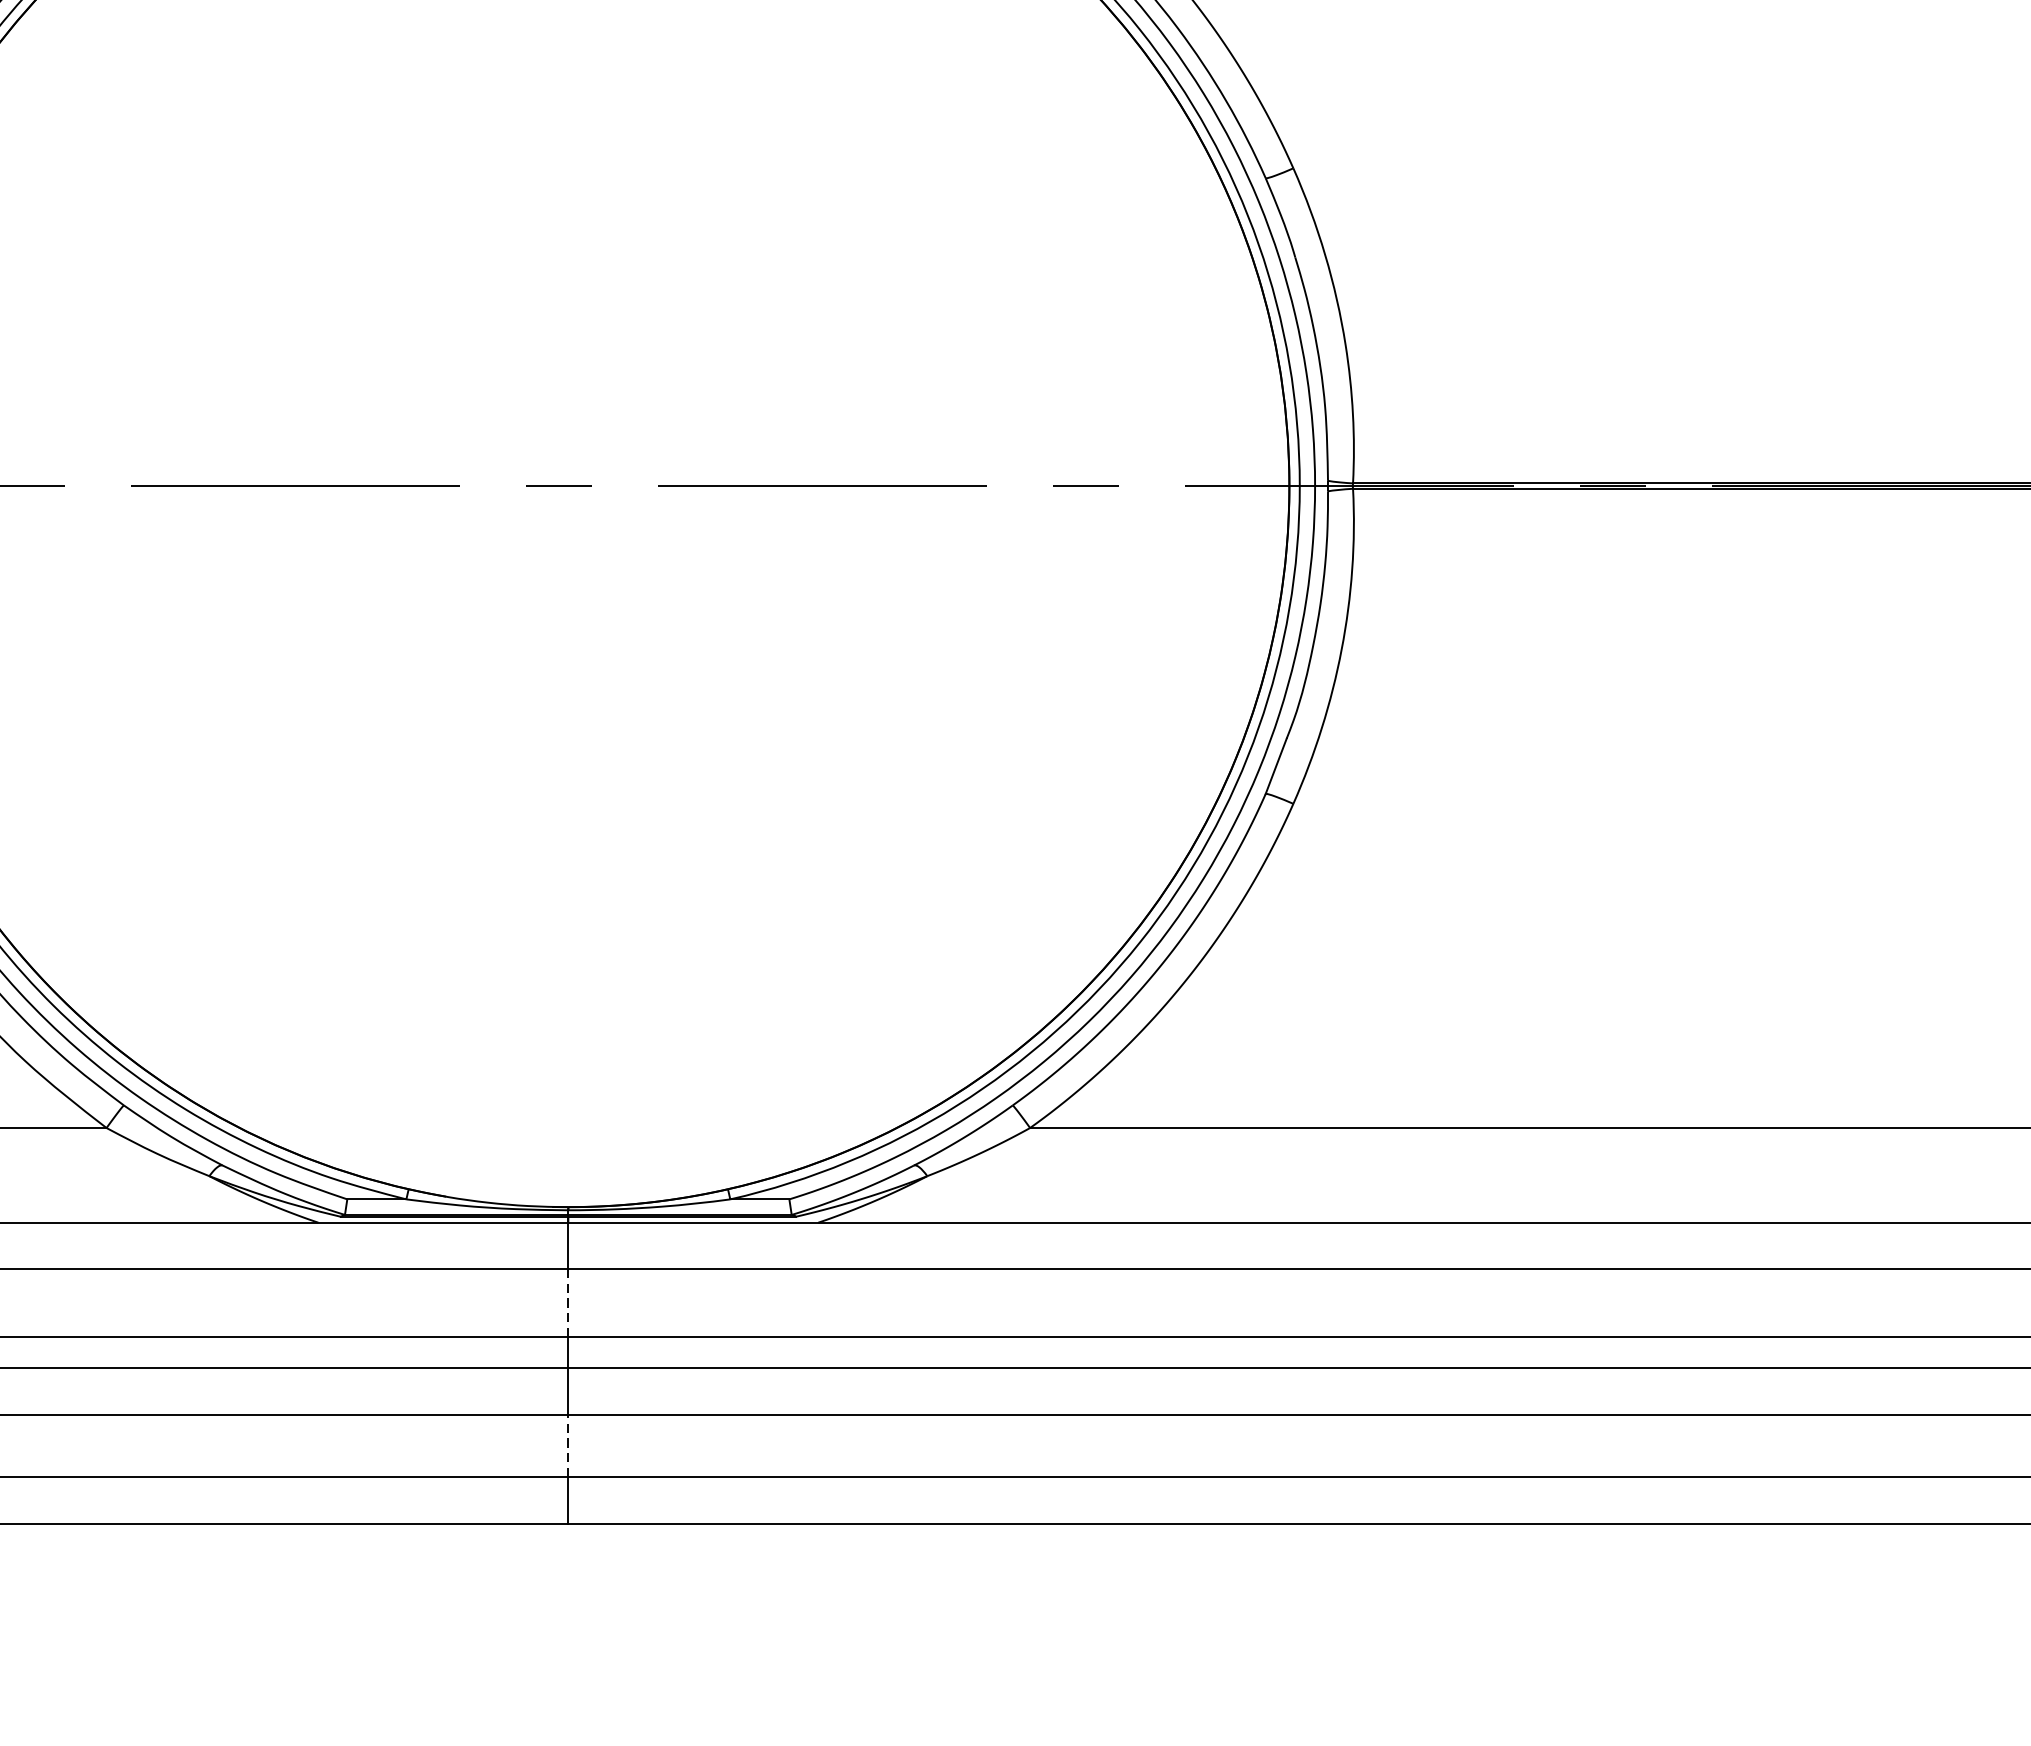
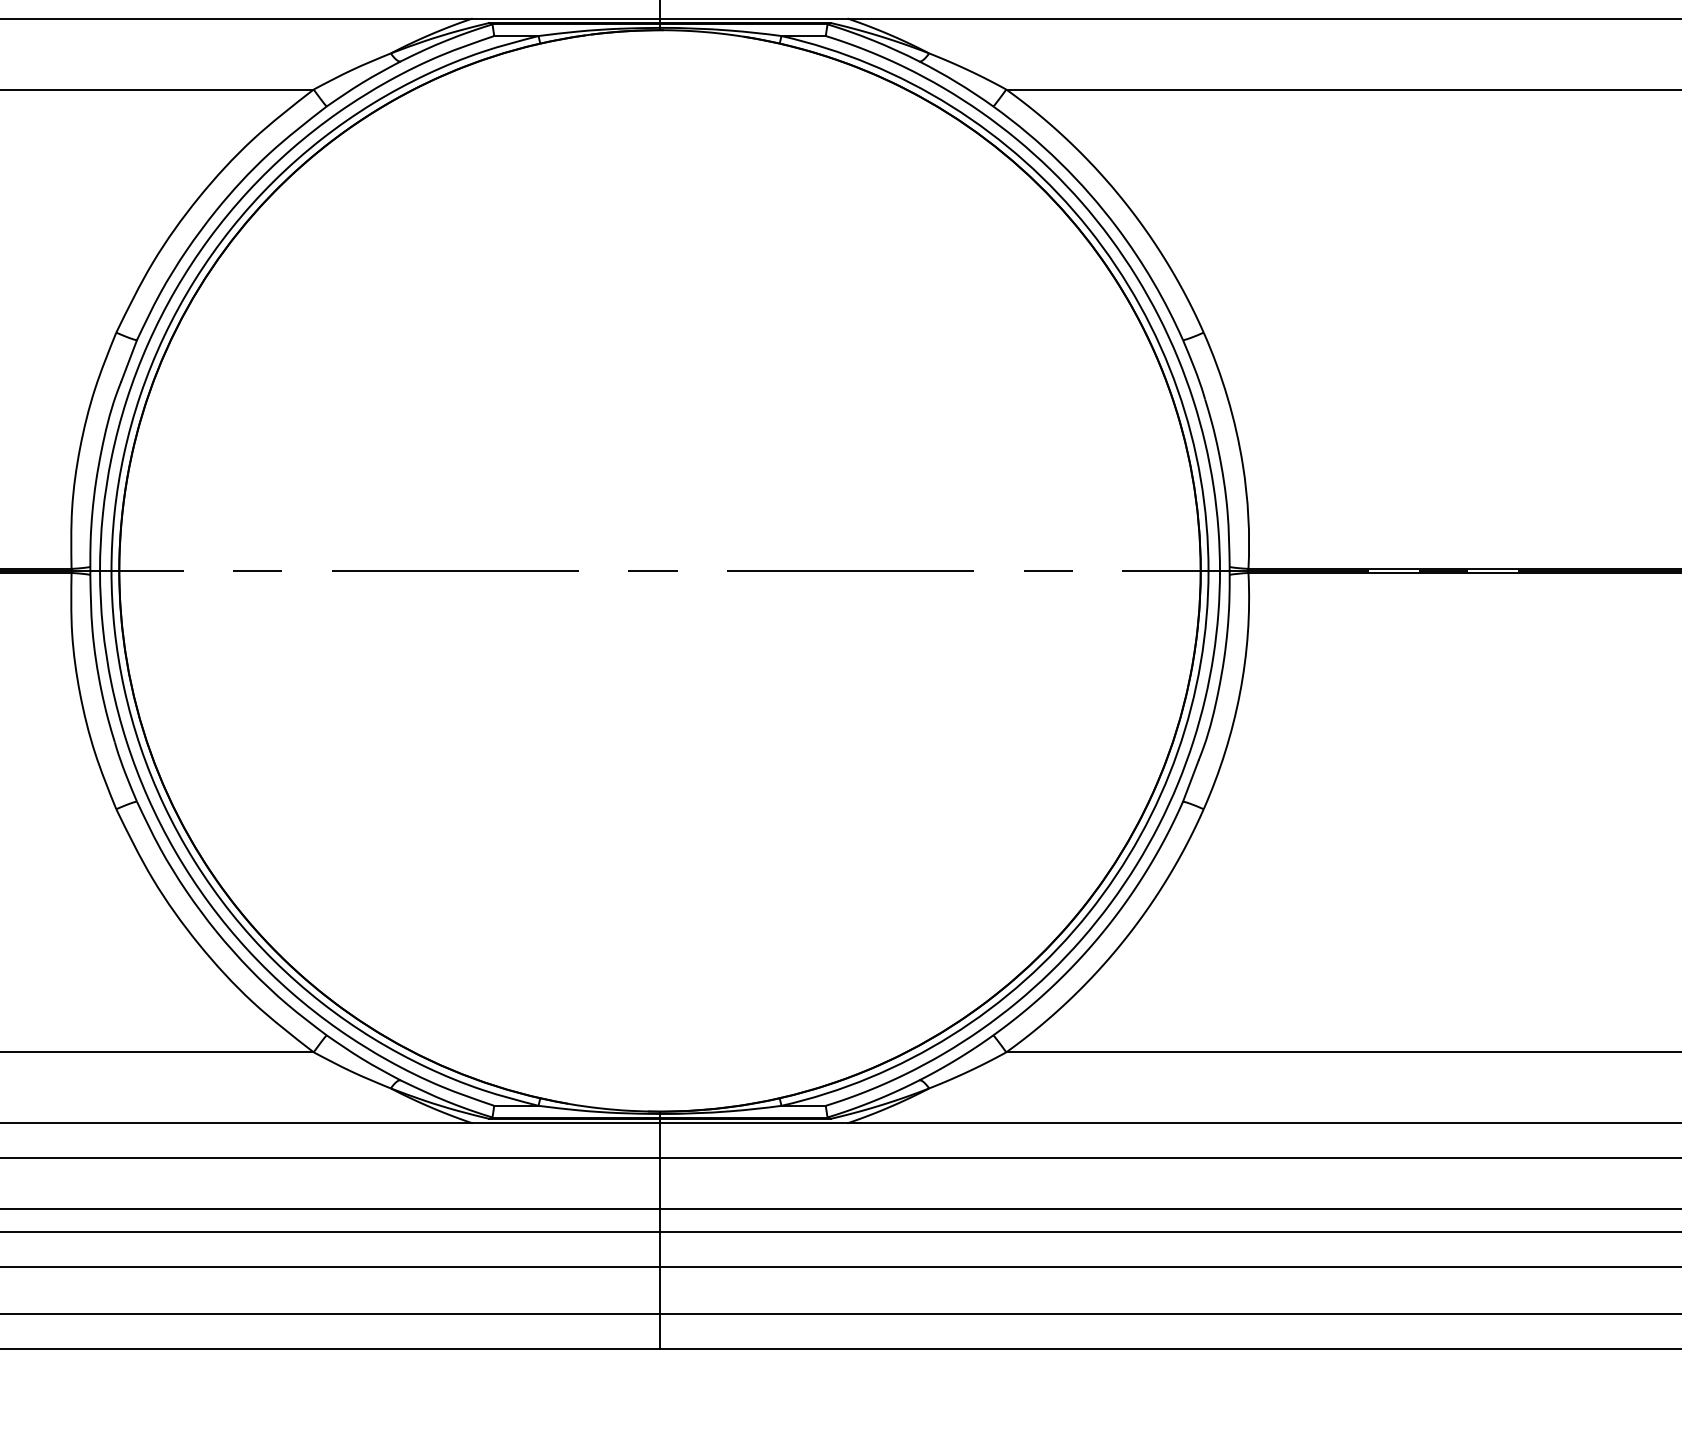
line: (568, 1302) -> (660, 1183), dashed -> solid
line: (568, 1445) -> (660, 1290), dashed -> solid

